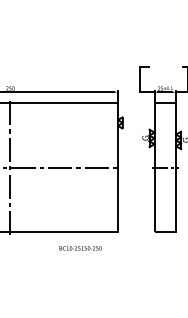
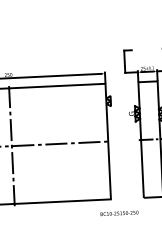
text: (80, 248) -> (119, 213), moved

